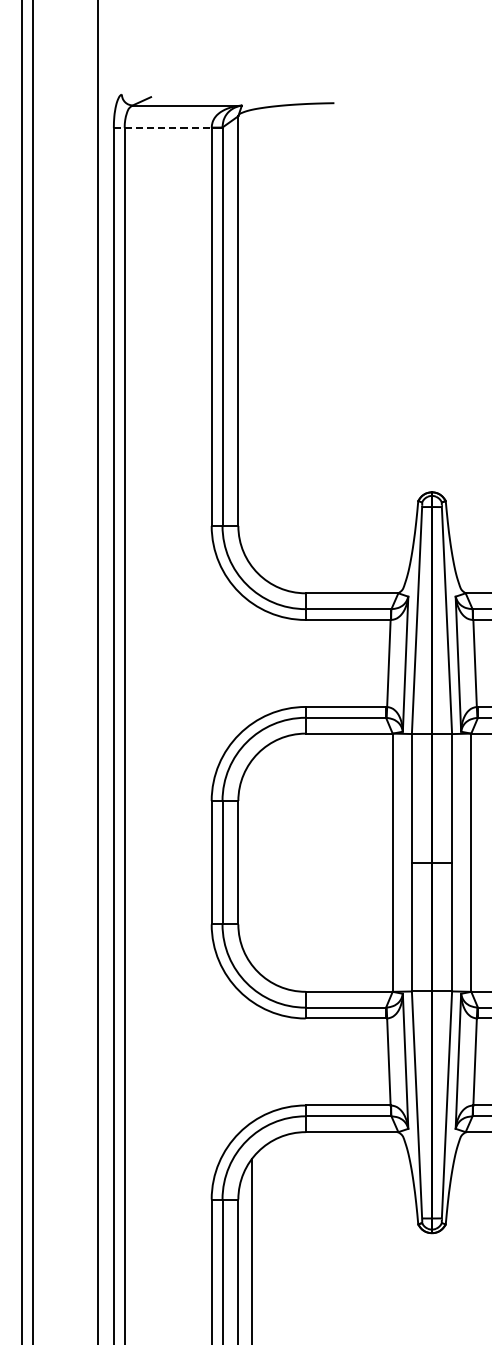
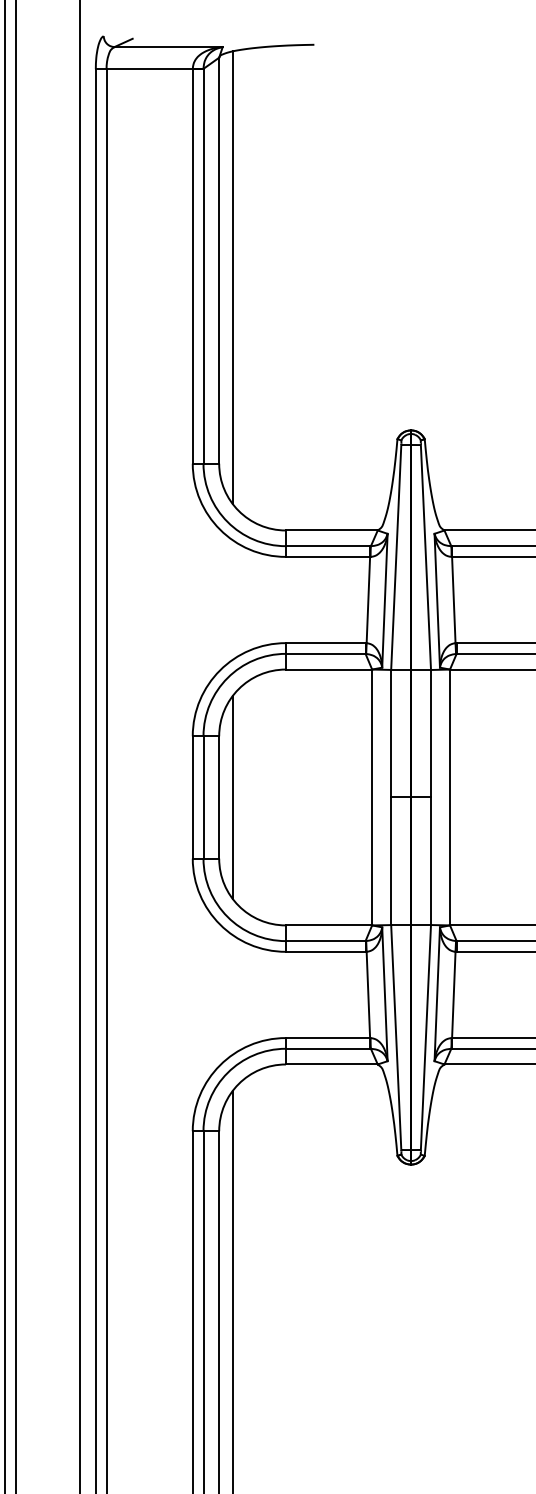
line: (162, 128) -> (144, 69), dashed -> solid
line: (252, 338) -> (233, 277), added
line: (252, 862) -> (233, 797), added

